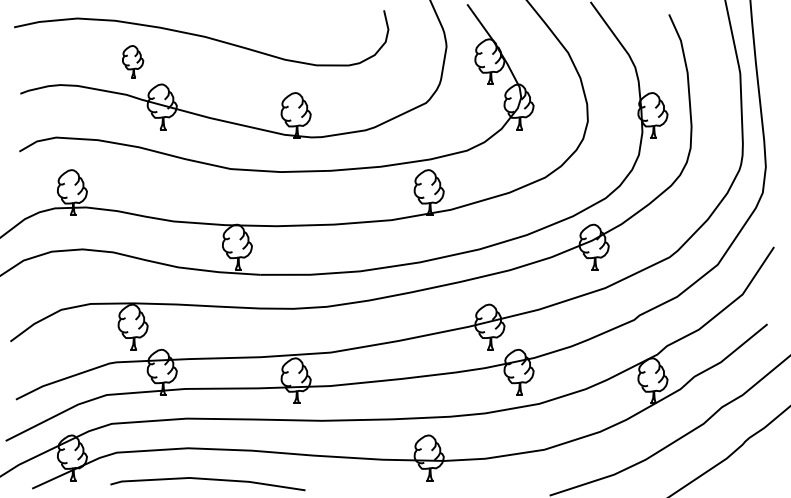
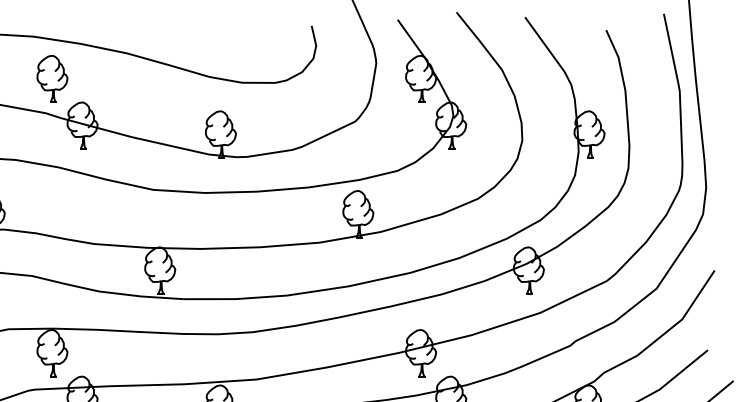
part: (132, 61) -> (51, 78), size x1.43

